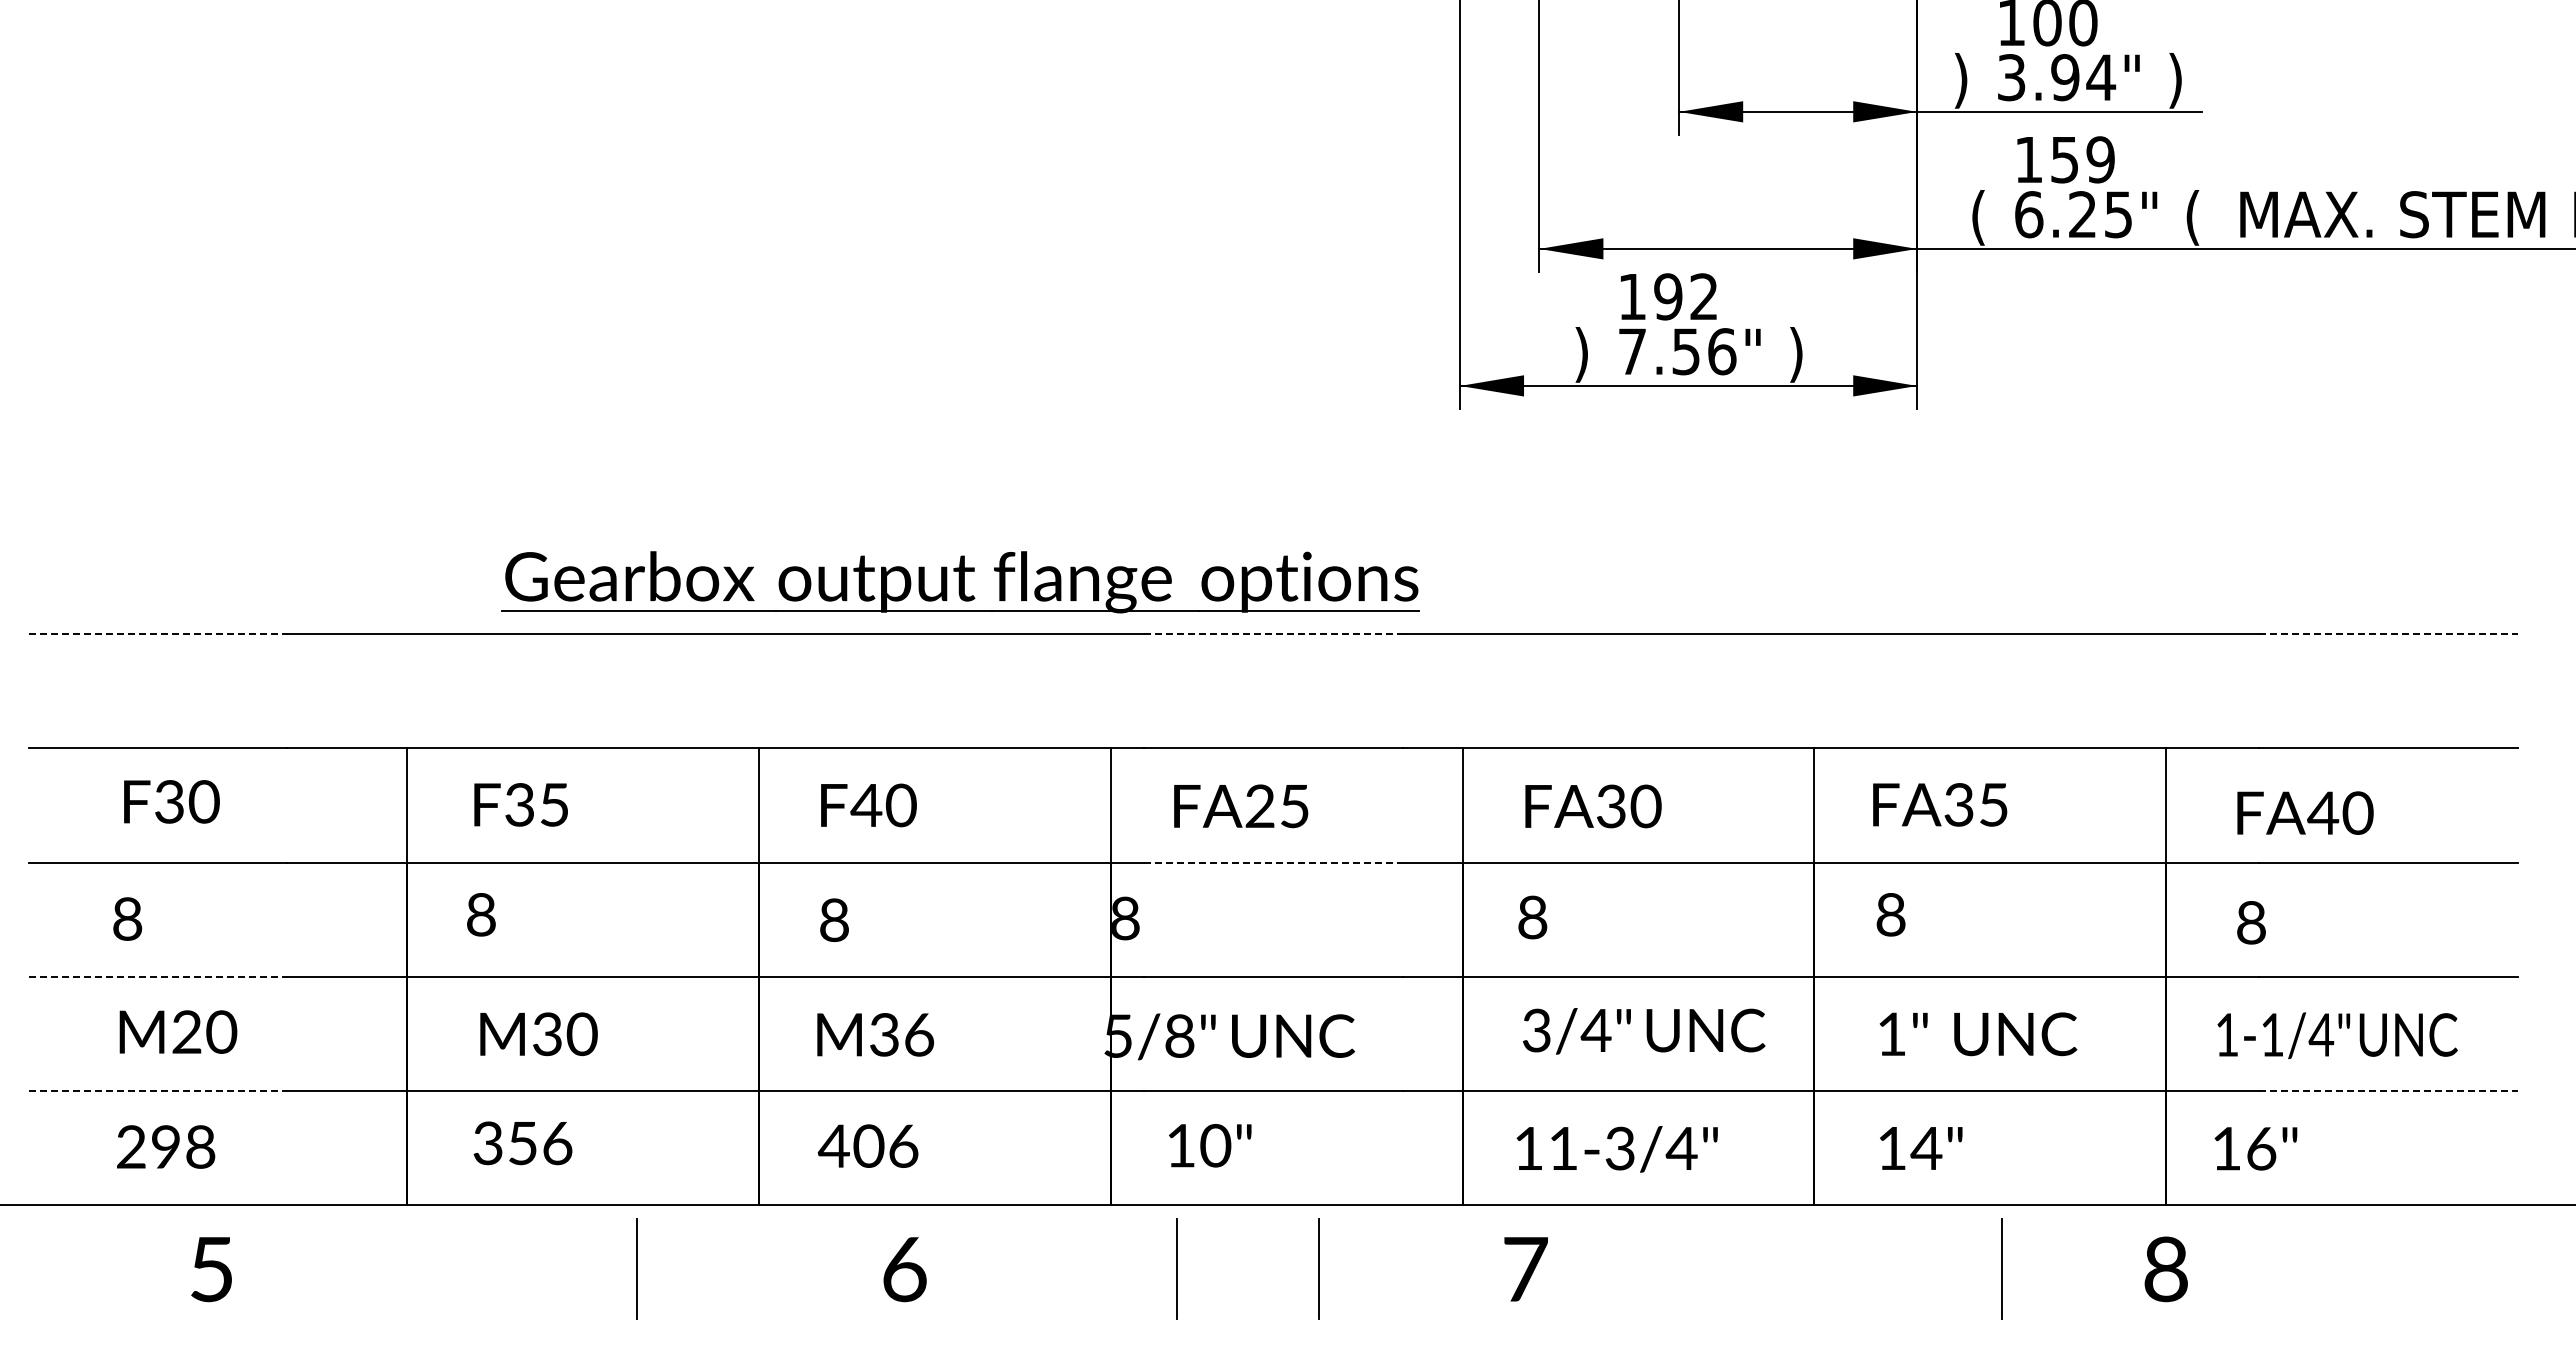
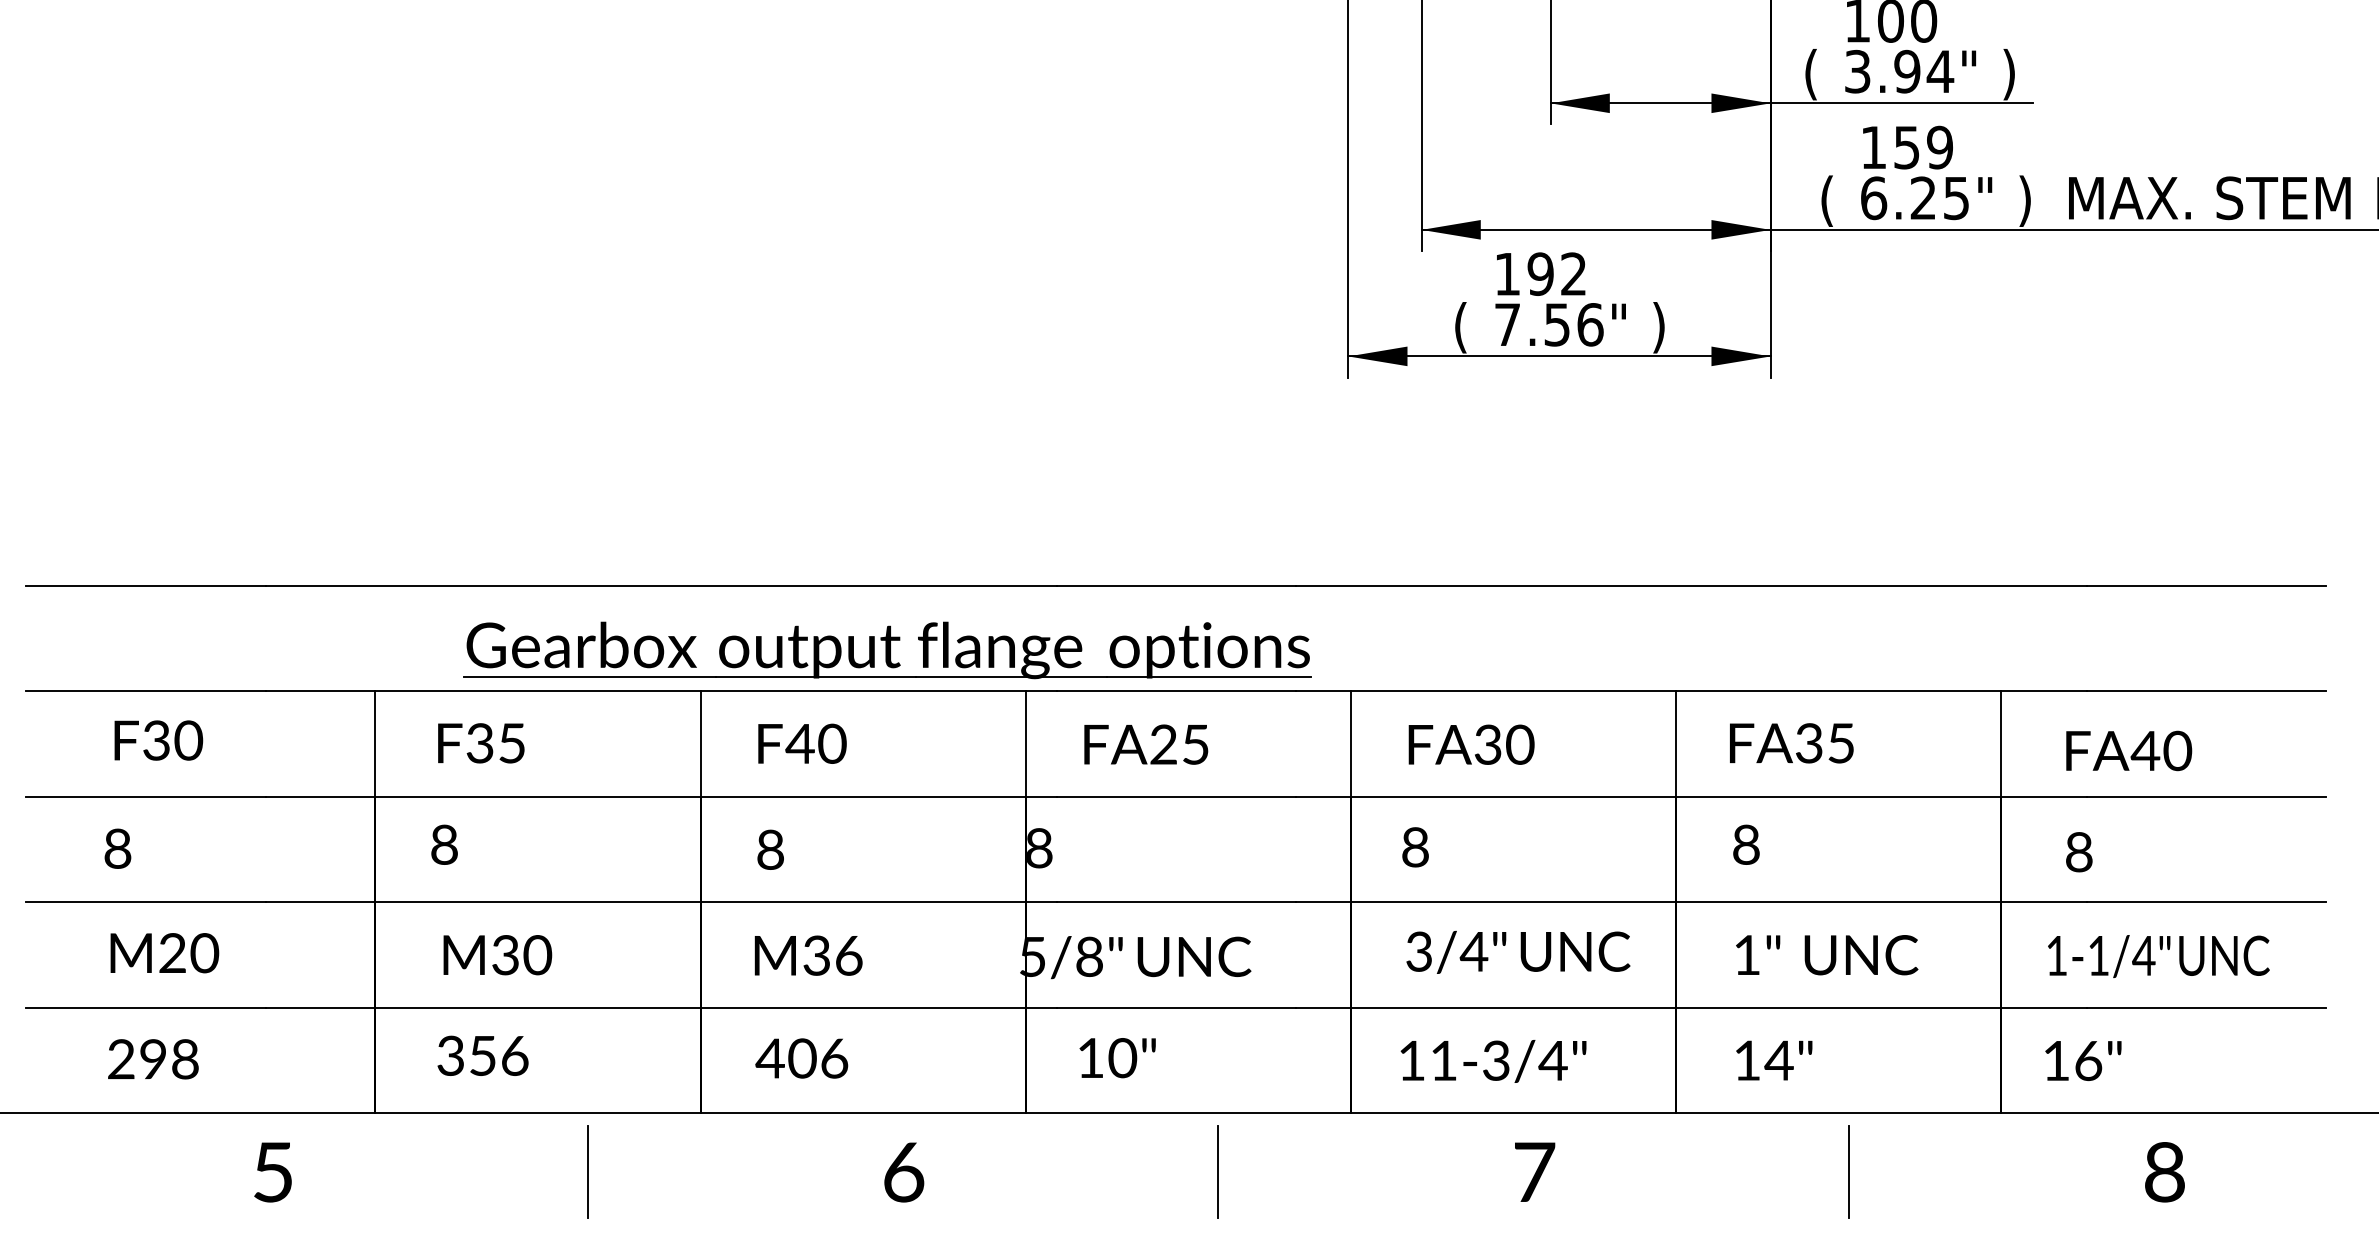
text: (1960, 80) -> (1810, 74), ) -> (
text: (2192, 217) -> (2024, 200), ( -> )
text: (1581, 354) -> (1460, 327), ) -> (
part: (960, 582) -> (887, 650), moved
line: (158, 634) -> (146, 585), dashed -> solid
line: (1274, 634) -> (1177, 585), dashed -> solid
line: (2389, 634) -> (2206, 585), dashed -> solid
line: (1274, 862) -> (1177, 796), dashed -> solid
line: (158, 976) -> (146, 901), dashed -> solid
line: (158, 1090) -> (146, 1007), dashed -> solid
line: (2389, 1090) -> (2206, 1007), dashed -> solid
line: (1176, 1268) -> (1086, 1171), removed
text: (211, 1269) -> (272, 1172), moved
text: (904, 1269) -> (903, 1172), moved
text: (1525, 1269) -> (1534, 1172), moved
text: (2165, 1269) -> (2164, 1172), moved

